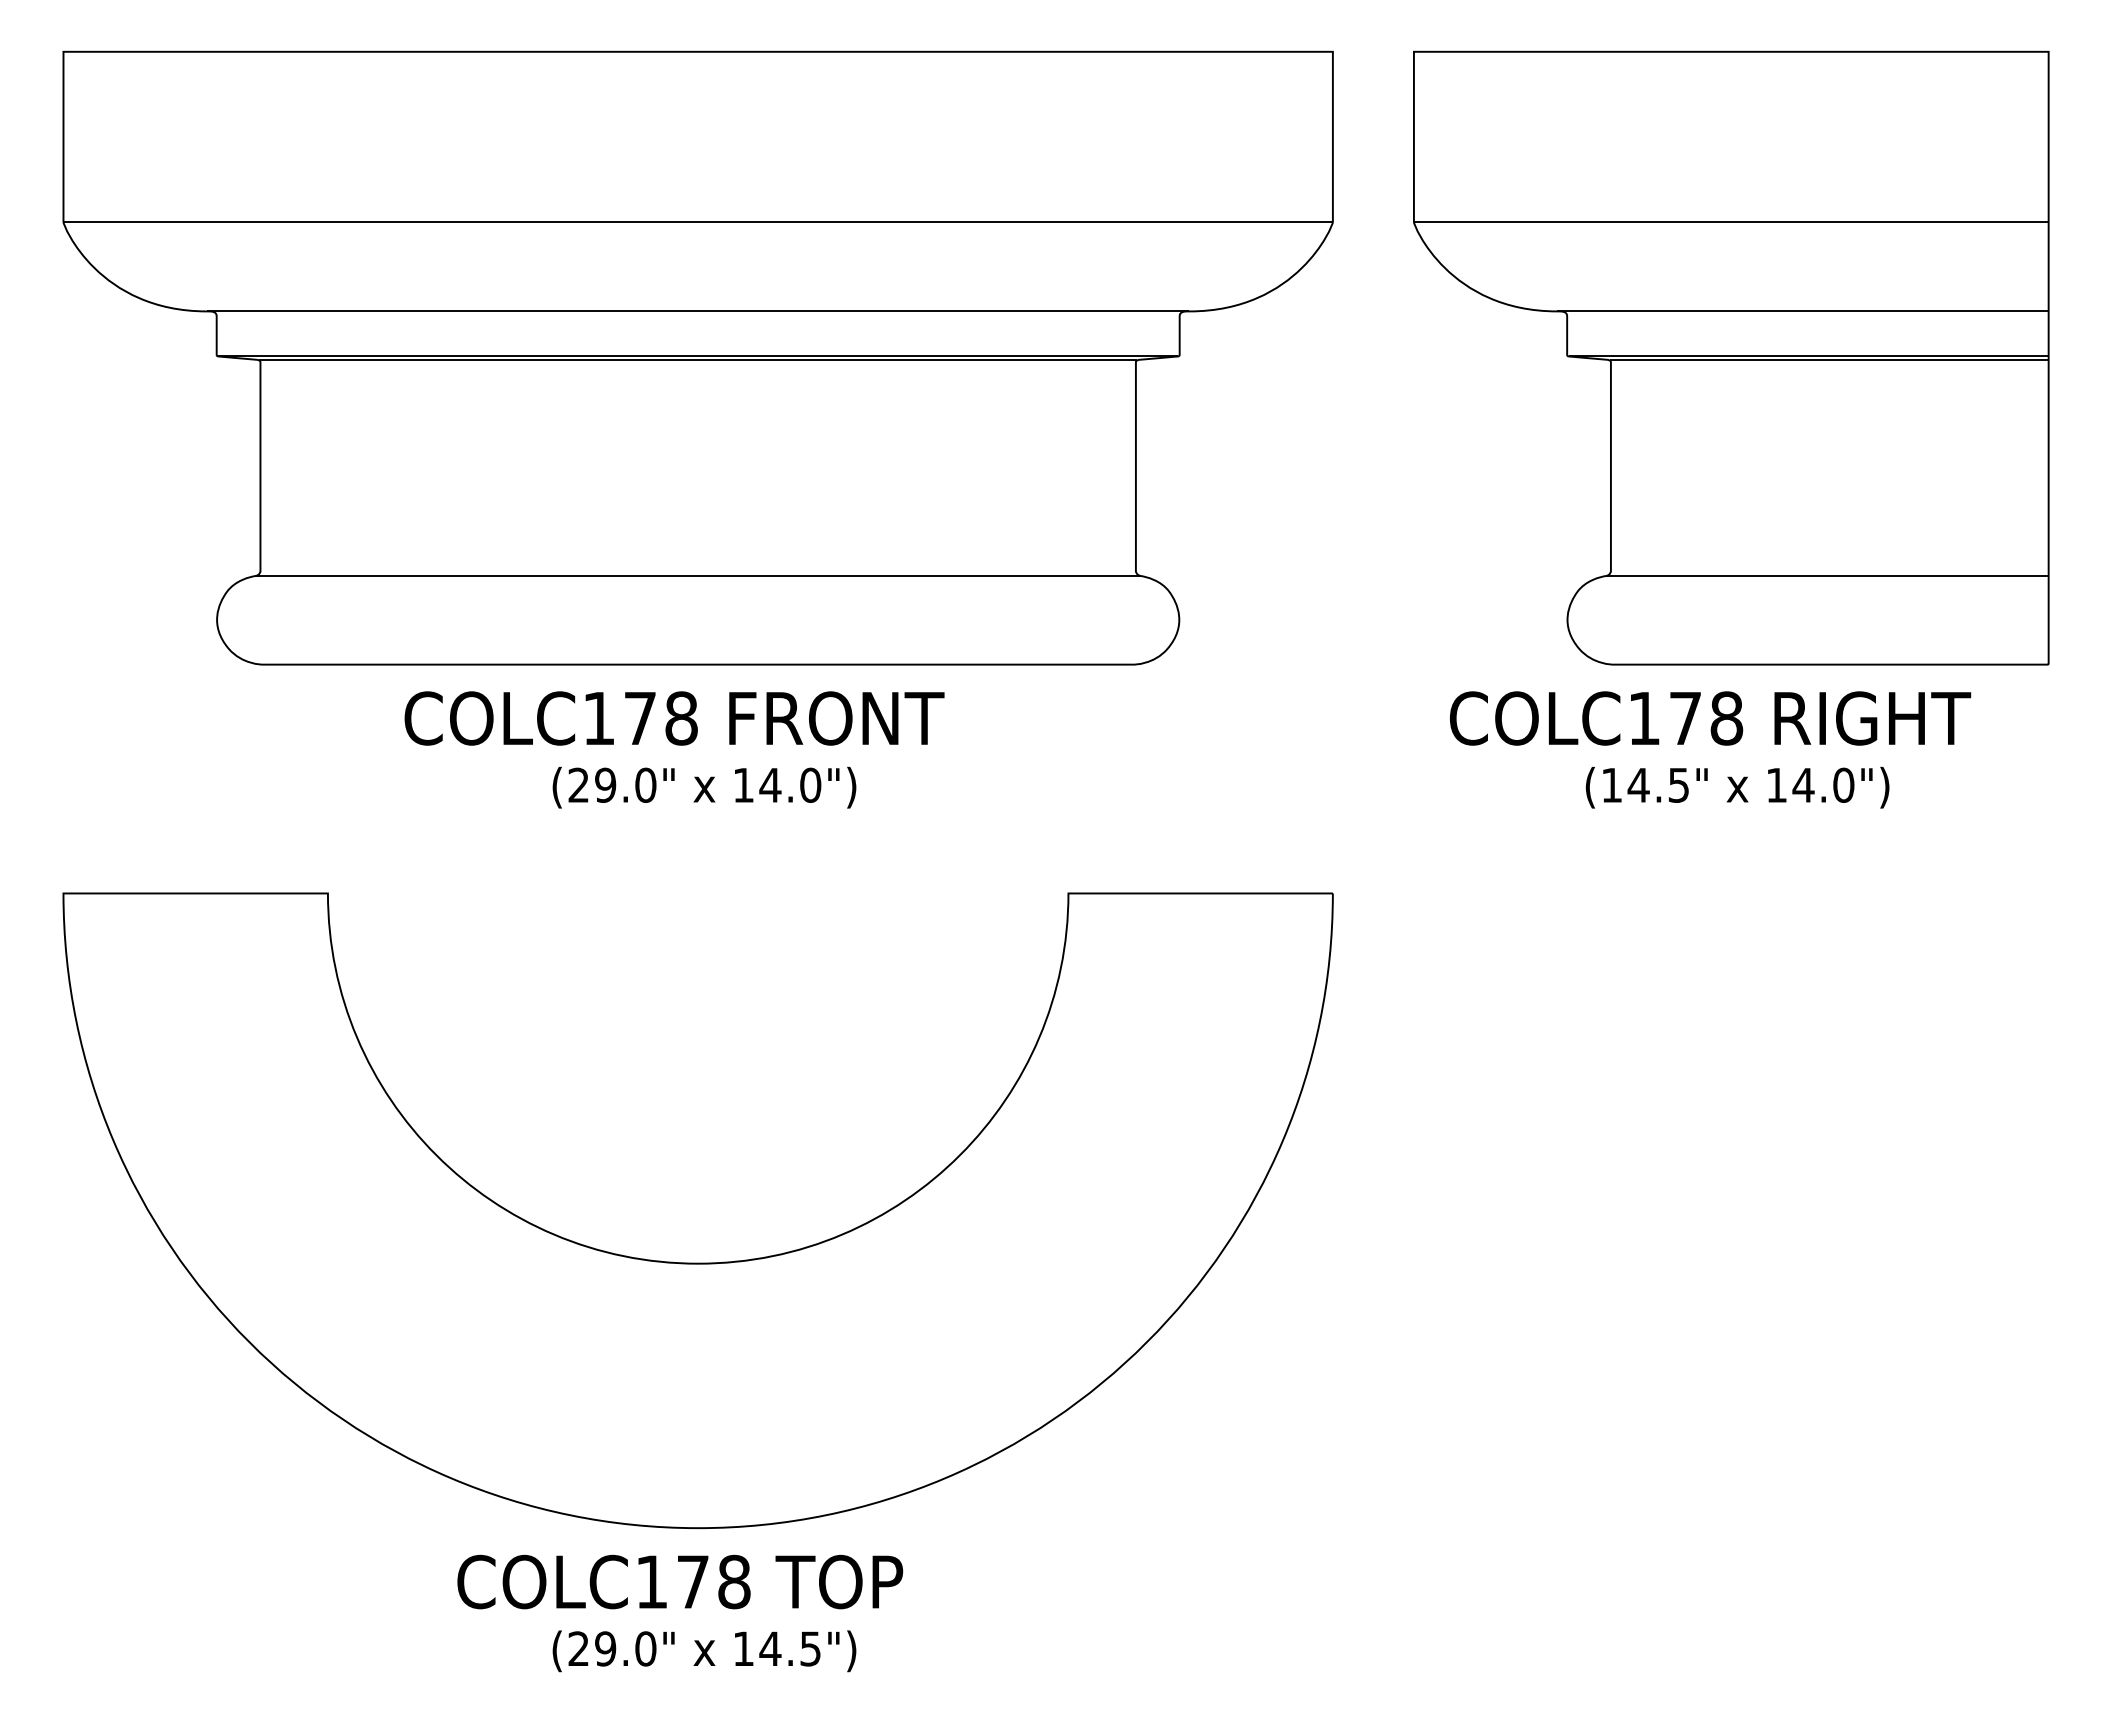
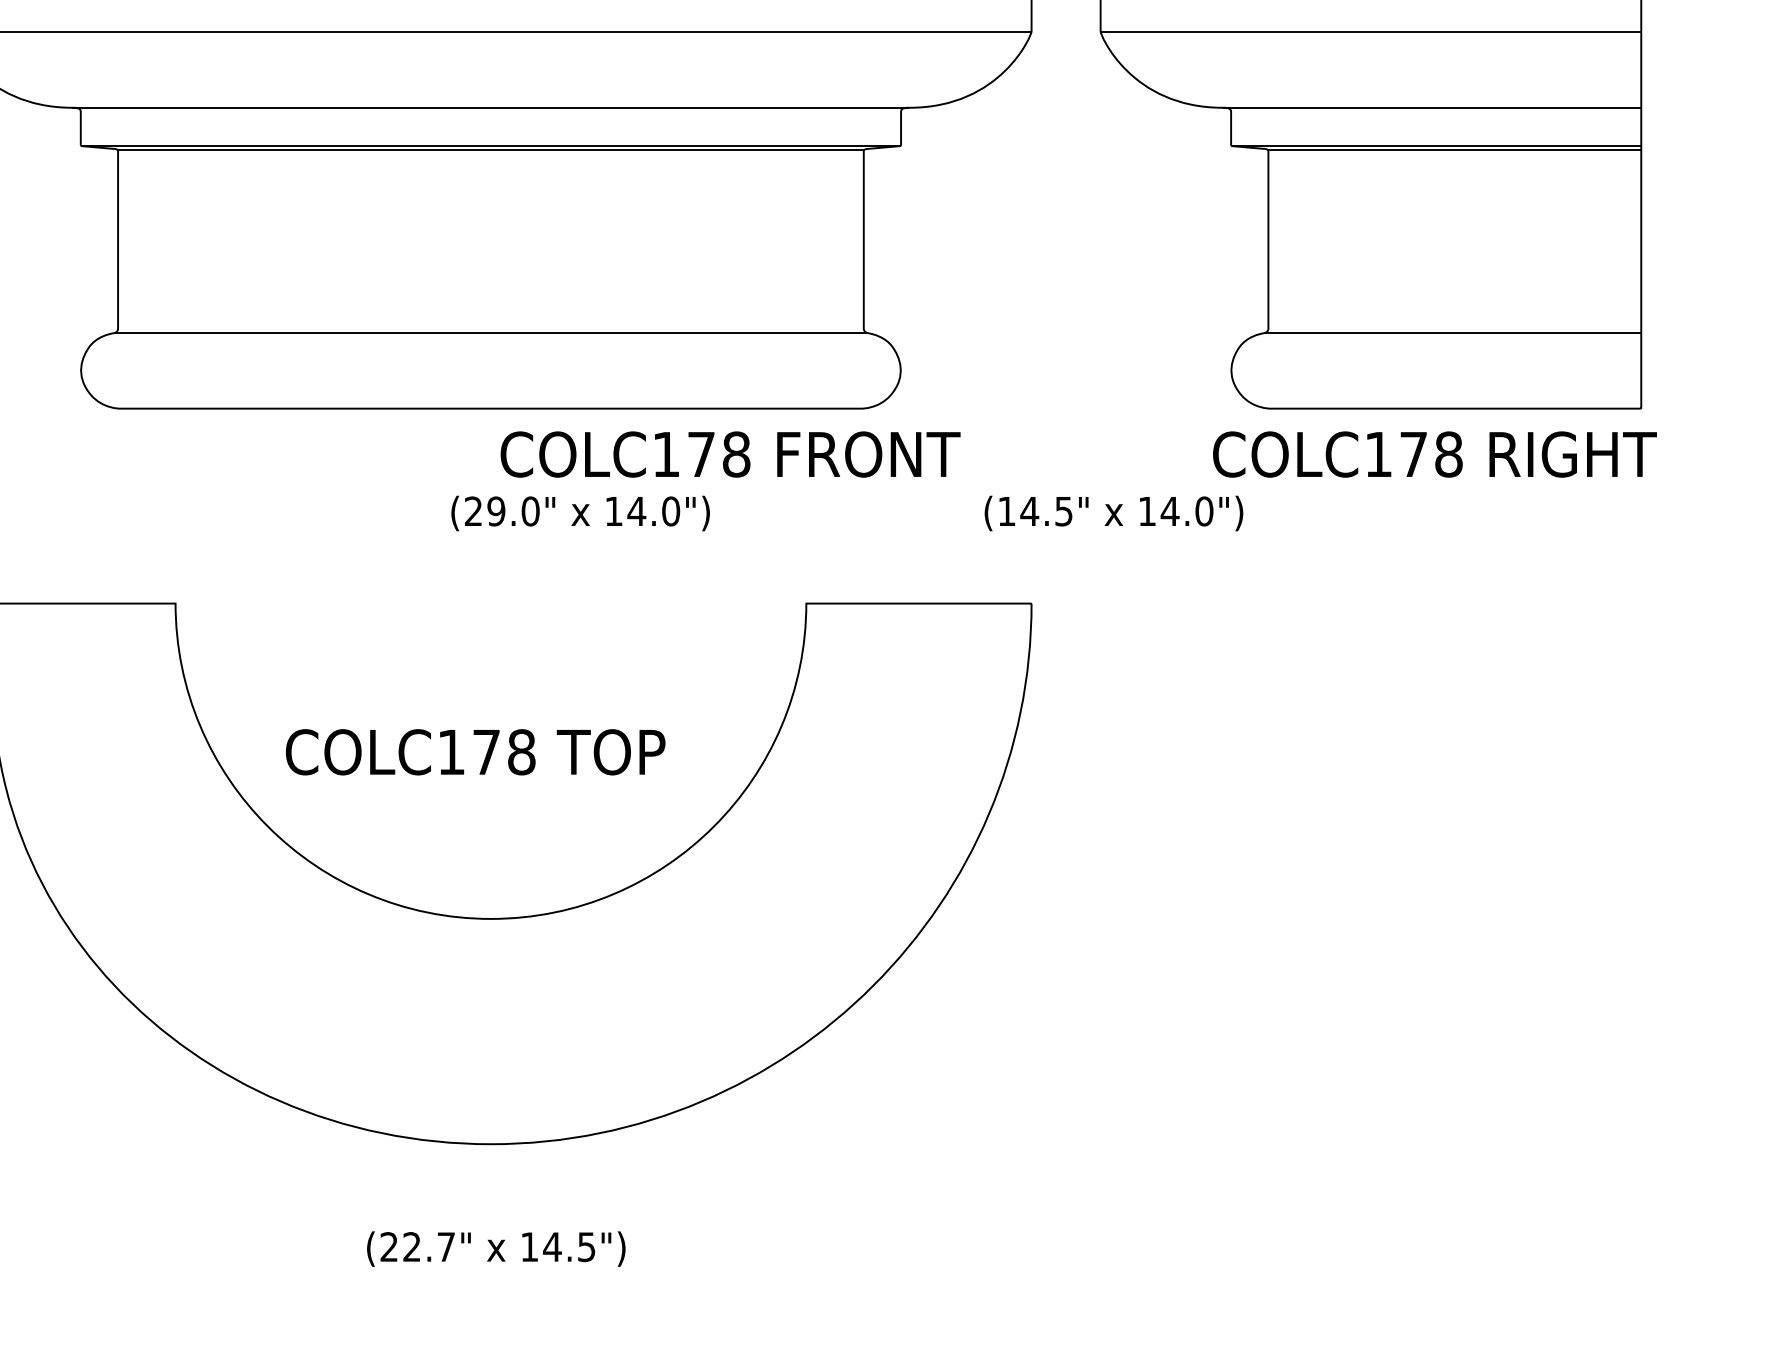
text: (674, 718) -> (730, 454), moved
text: (1710, 718) -> (1434, 454), moved
text: (704, 787) -> (580, 513), moved
text: (1737, 787) -> (1113, 513), moved
text: (680, 1581) -> (475, 751), moved
text: (625, 1648) -> (429, 1246), (29.0" -> (22.7"

